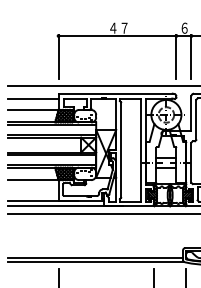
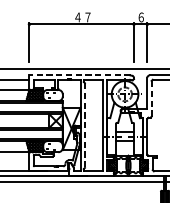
line: (115, 93) -> (79, 75), solid -> dashed
line: (196, 119) -> (151, 98), solid -> dashed
line: (121, 150) -> (85, 125), solid -> dashed

